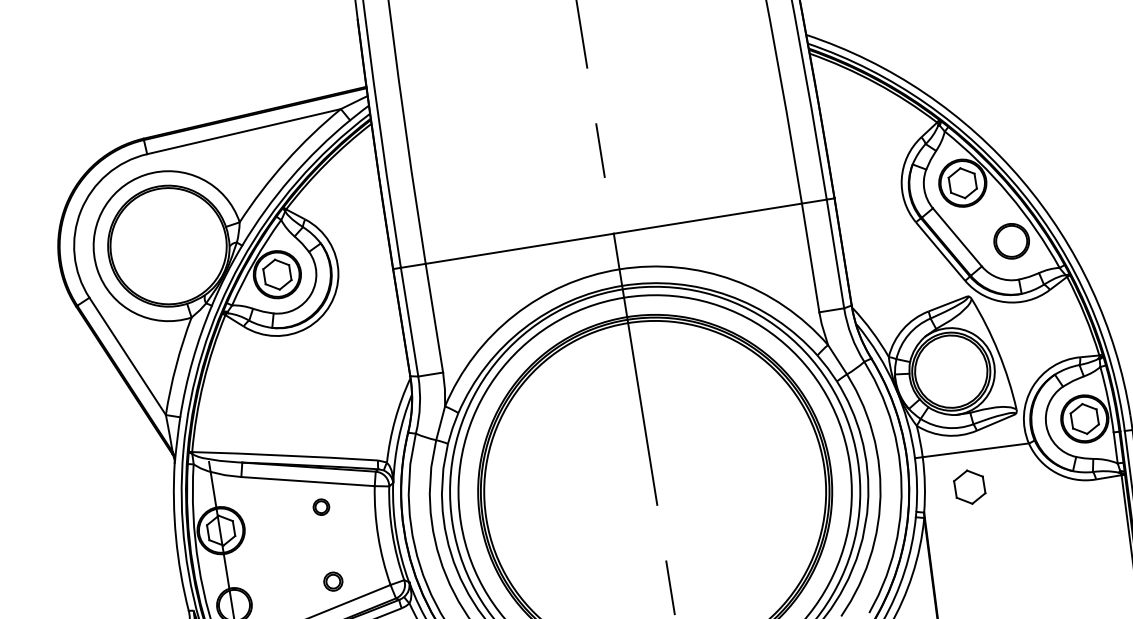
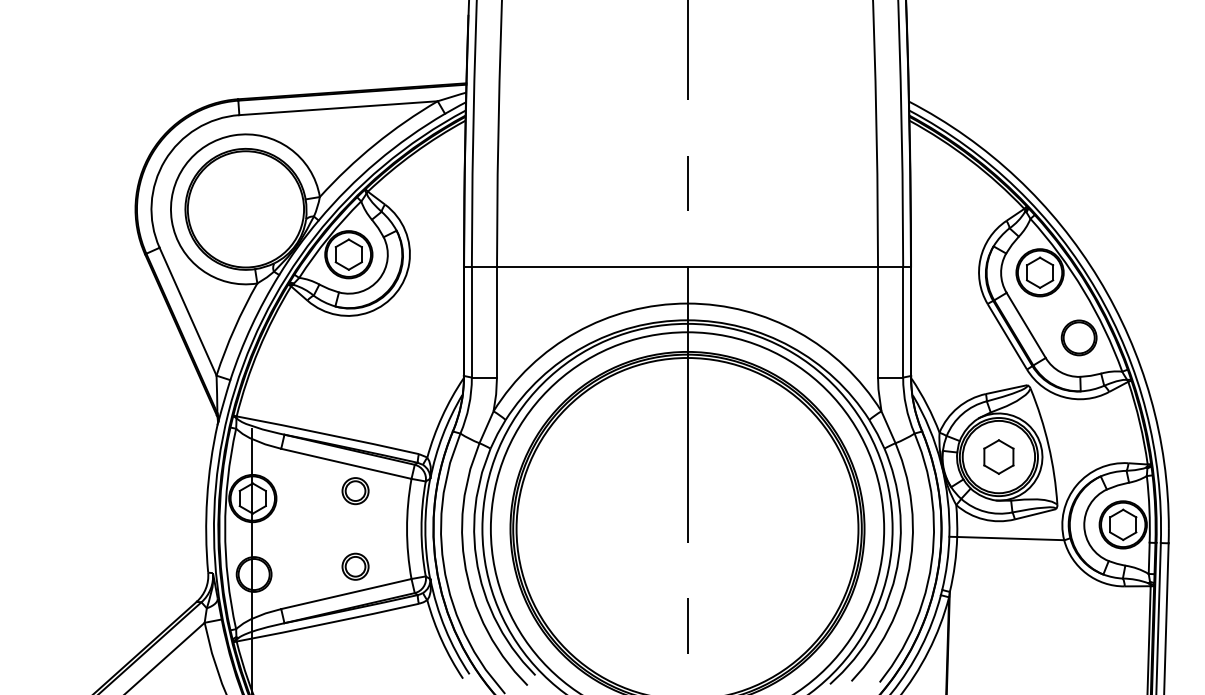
part: (969, 486) -> (998, 456), moved
part: (321, 507) -> (355, 491), size x1.67
part: (333, 581) -> (355, 566), size x1.43

